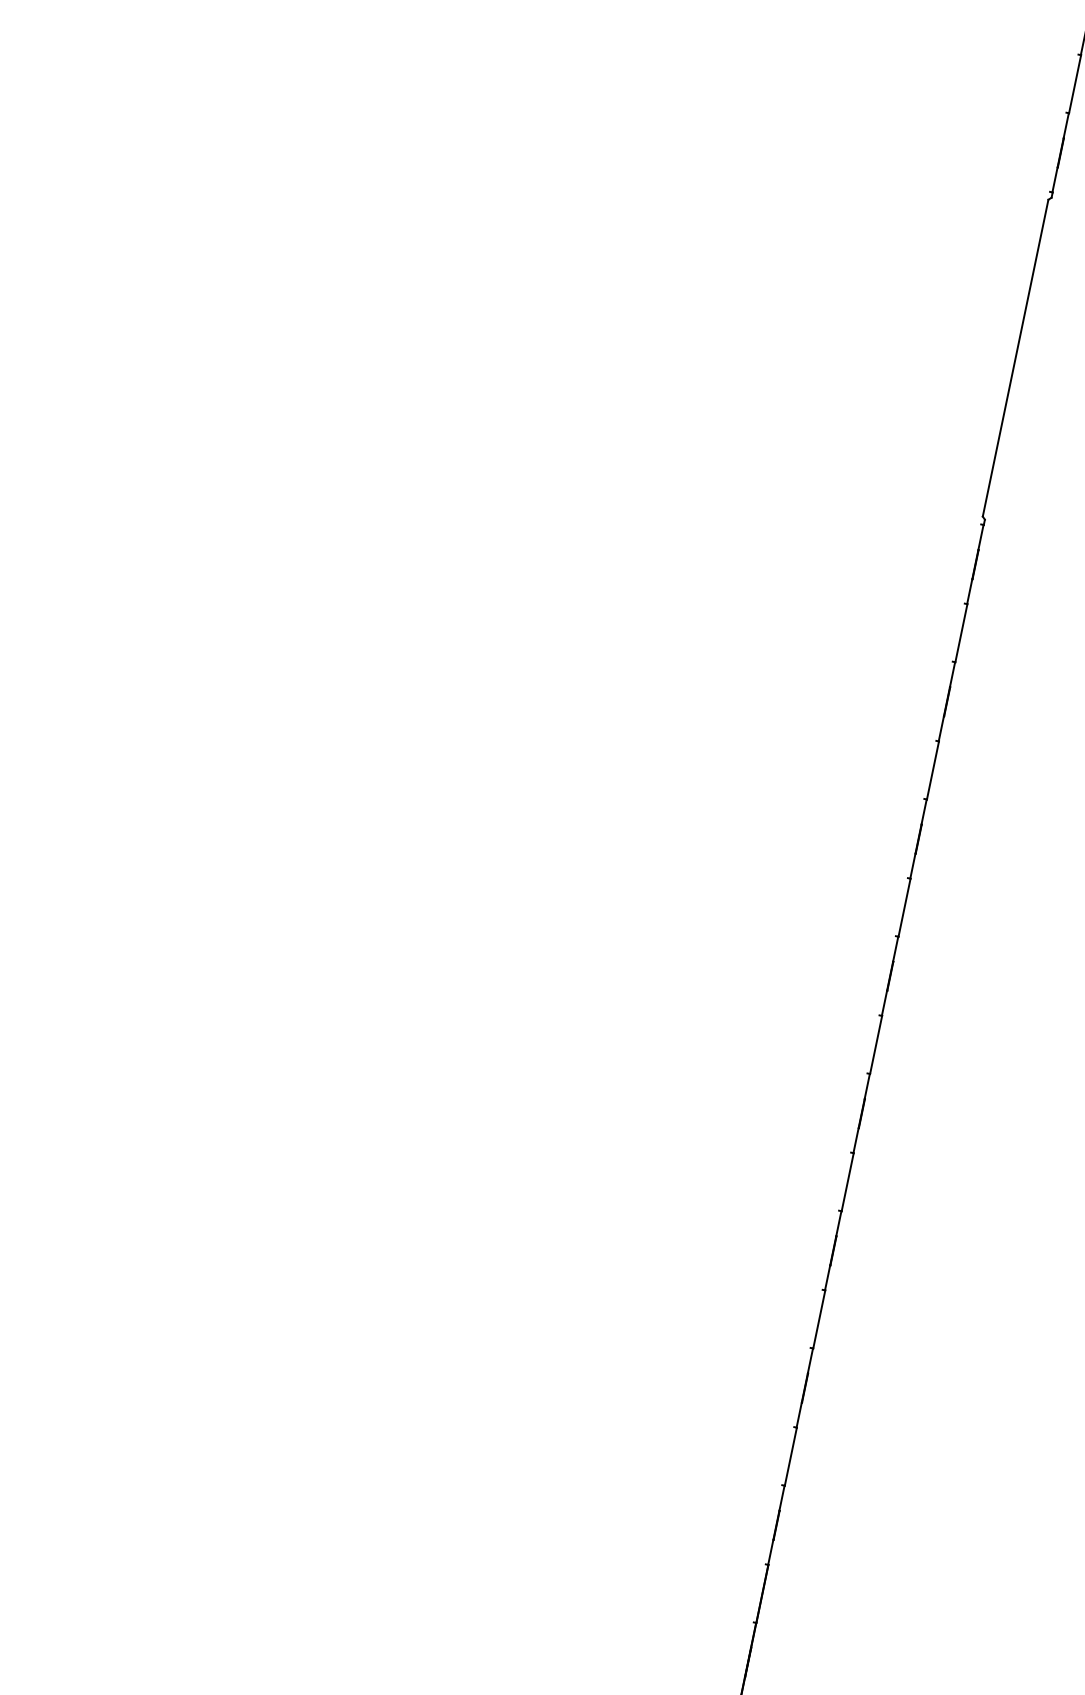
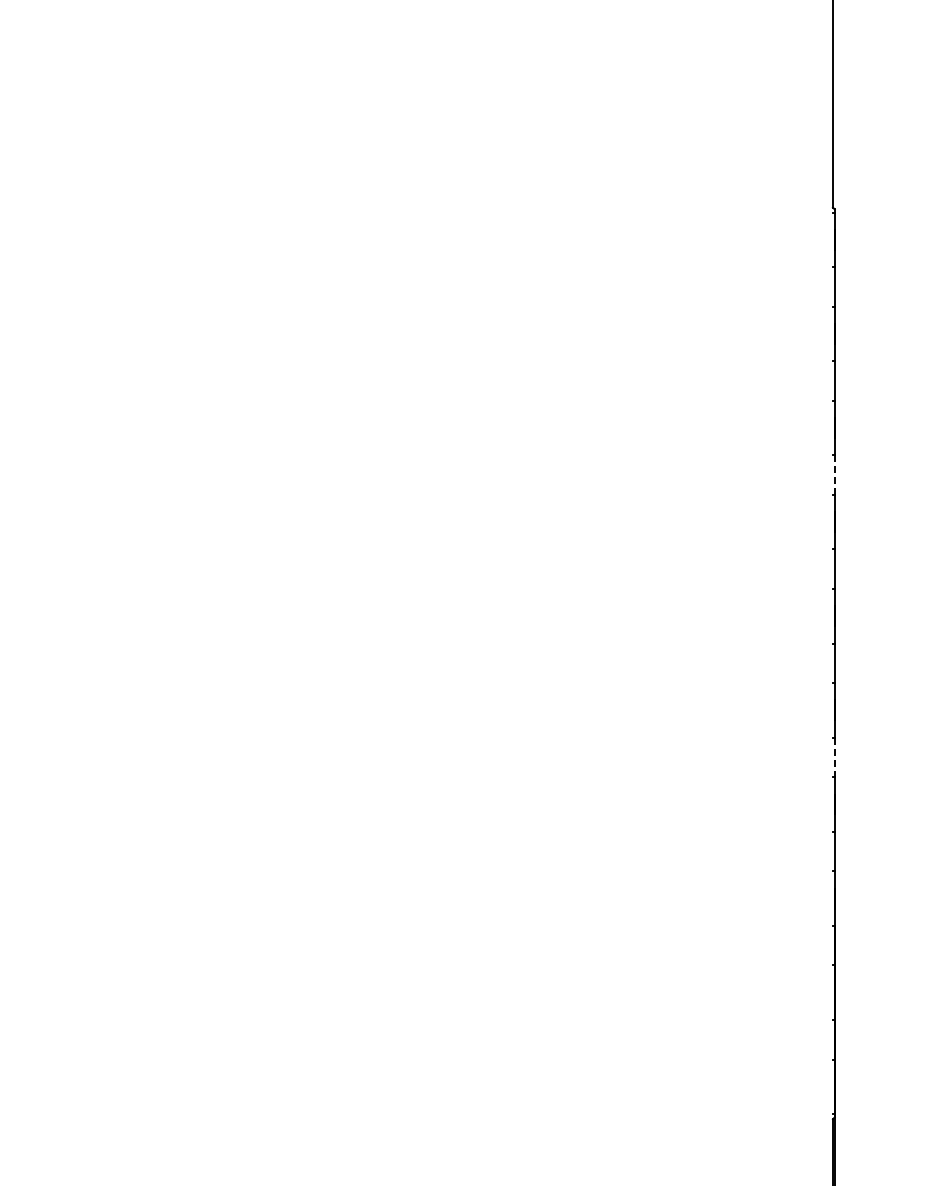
line: (904, 907) -> (834, 475), solid -> dashed
line: (818, 1319) -> (834, 757), solid -> dashed

